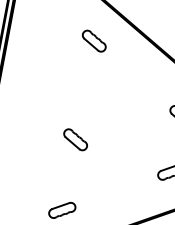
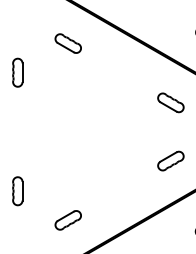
part: (40, 59) -> (17, 72), added
part: (74, 139) -> (67, 146), removed
part: (18, 173) -> (17, 191), added

